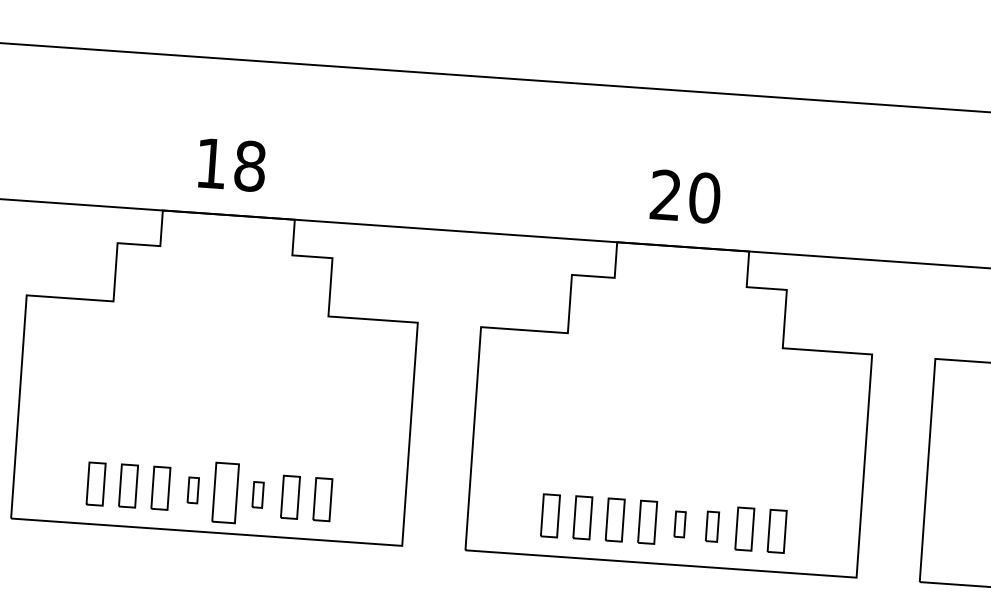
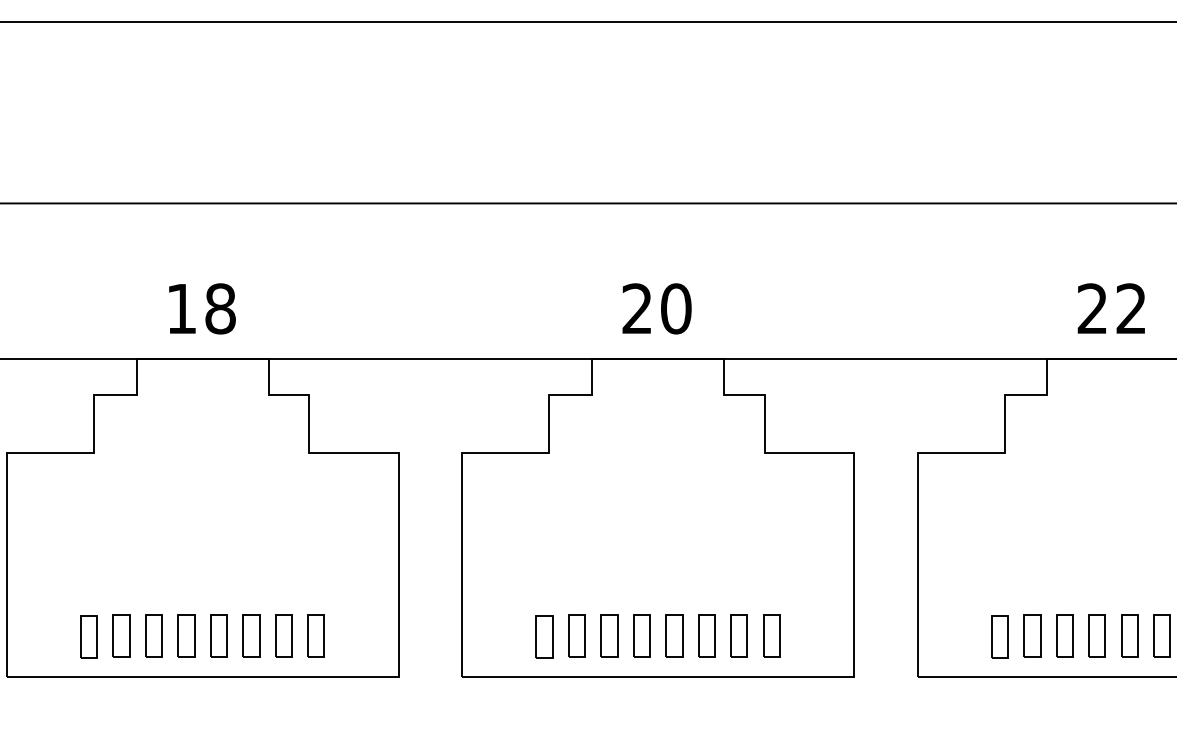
part: (193, 489) -> (186, 635), size x1.67
part: (225, 491) -> (218, 635), size x0.71
part: (258, 494) -> (251, 635), size x1.67
part: (680, 523) -> (674, 635), size x1.67
part: (712, 525) -> (706, 635), size x1.43

